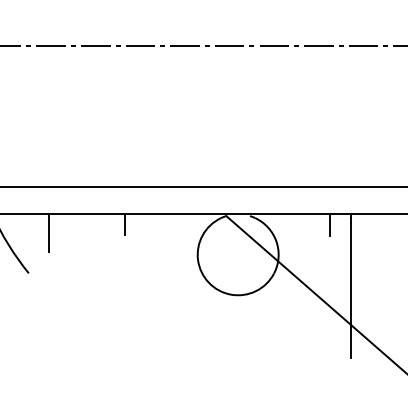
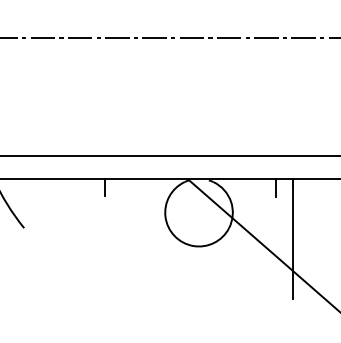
line: (49, 231) -> (41, 193), removed

